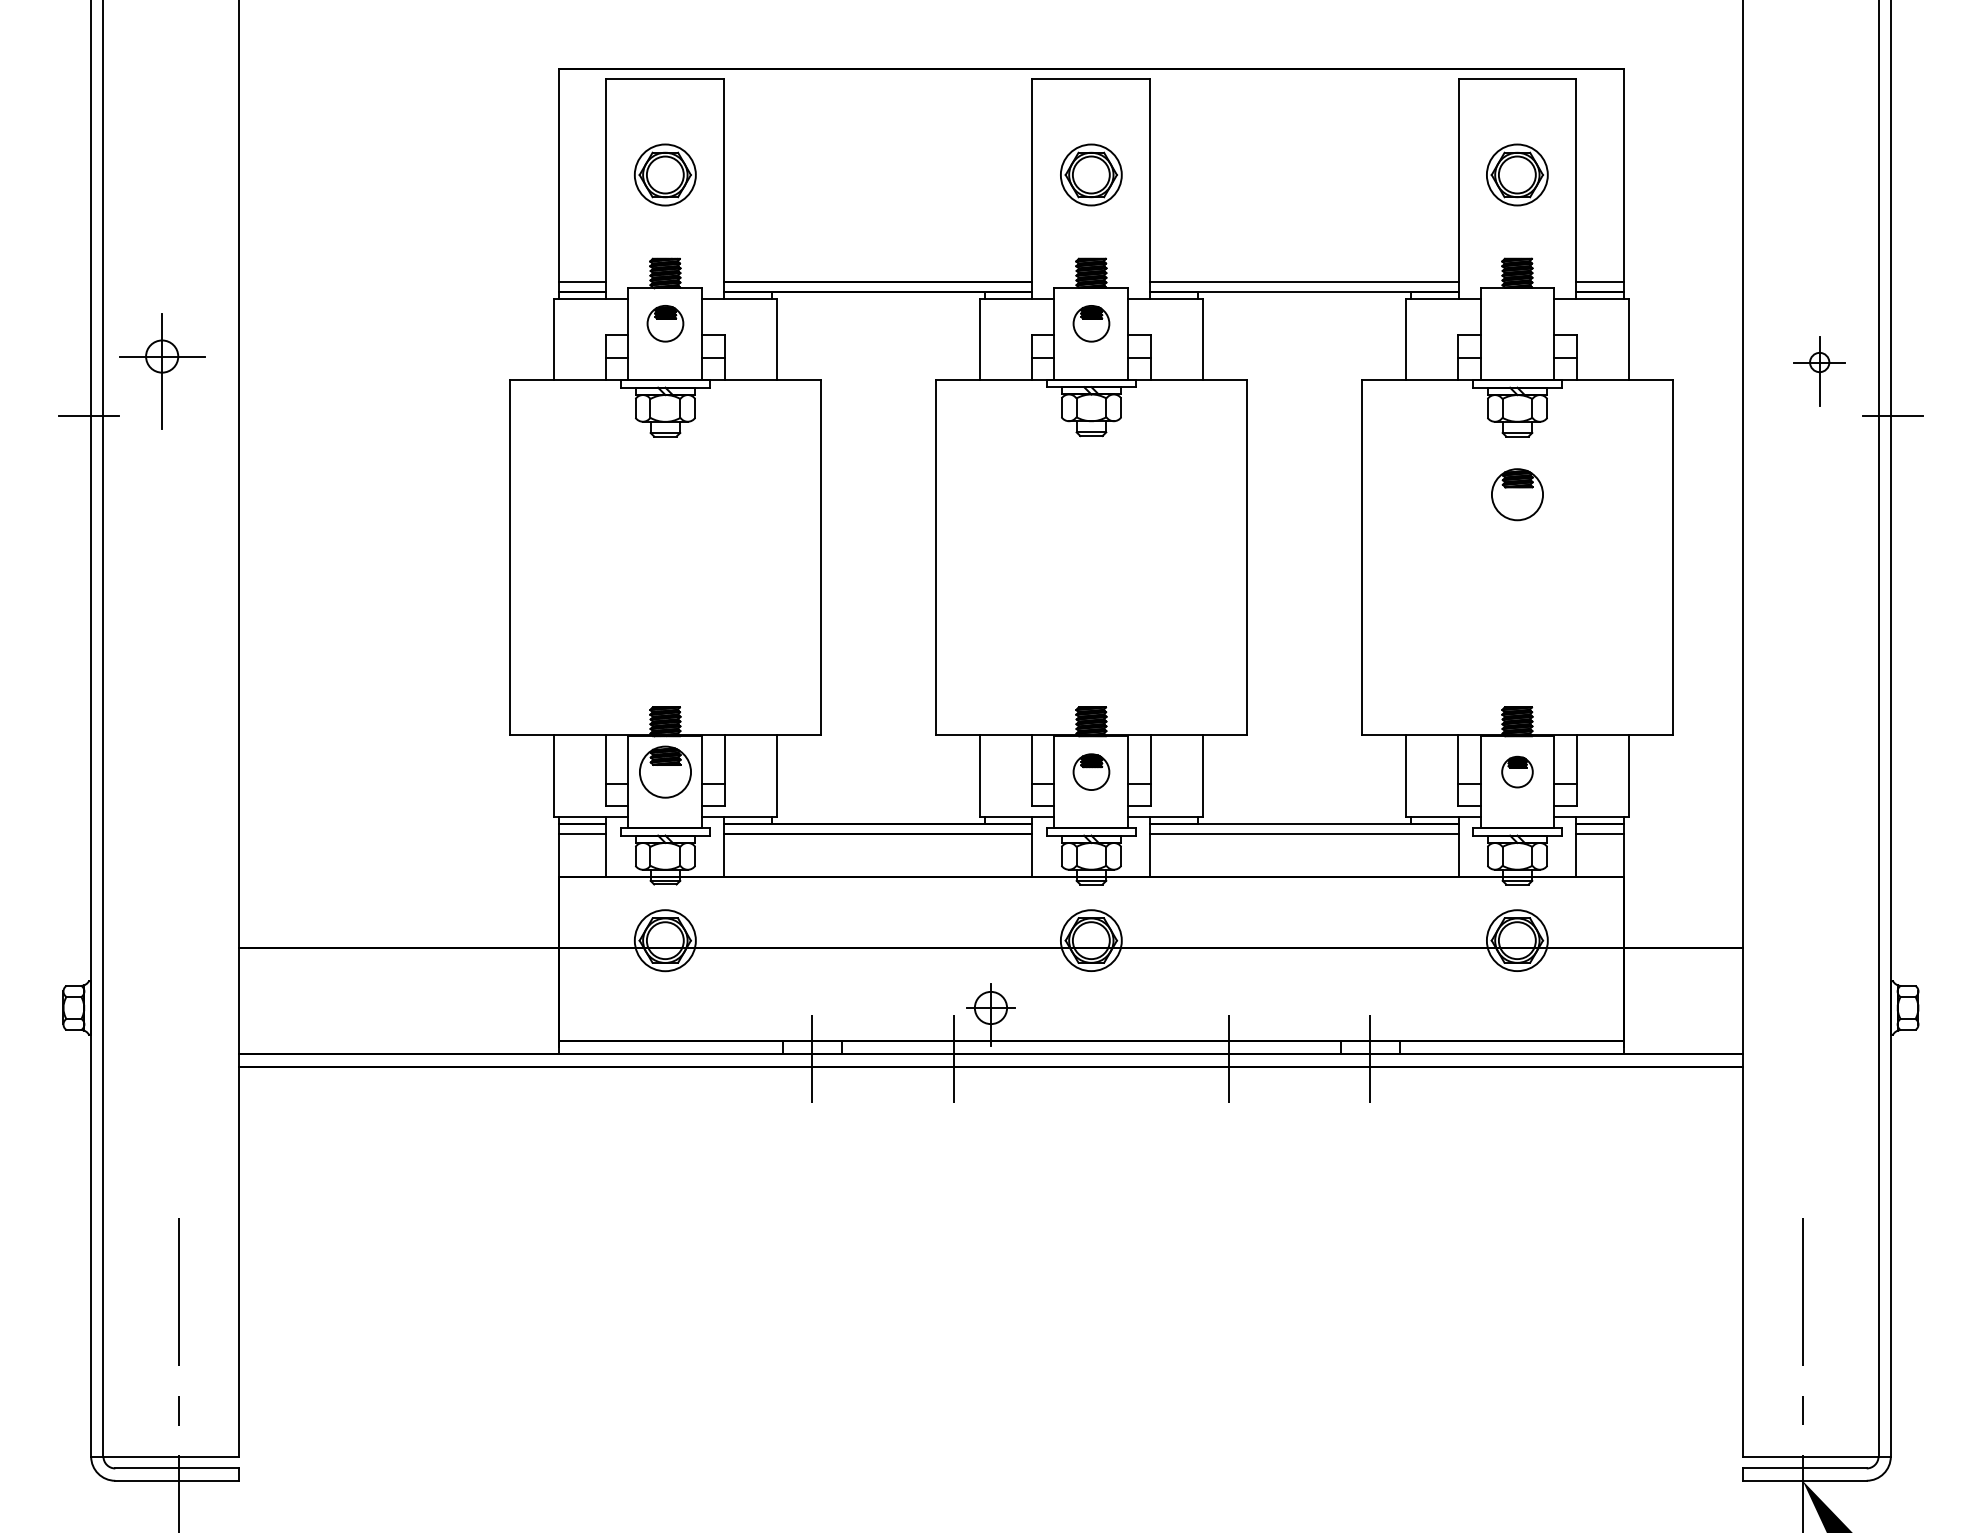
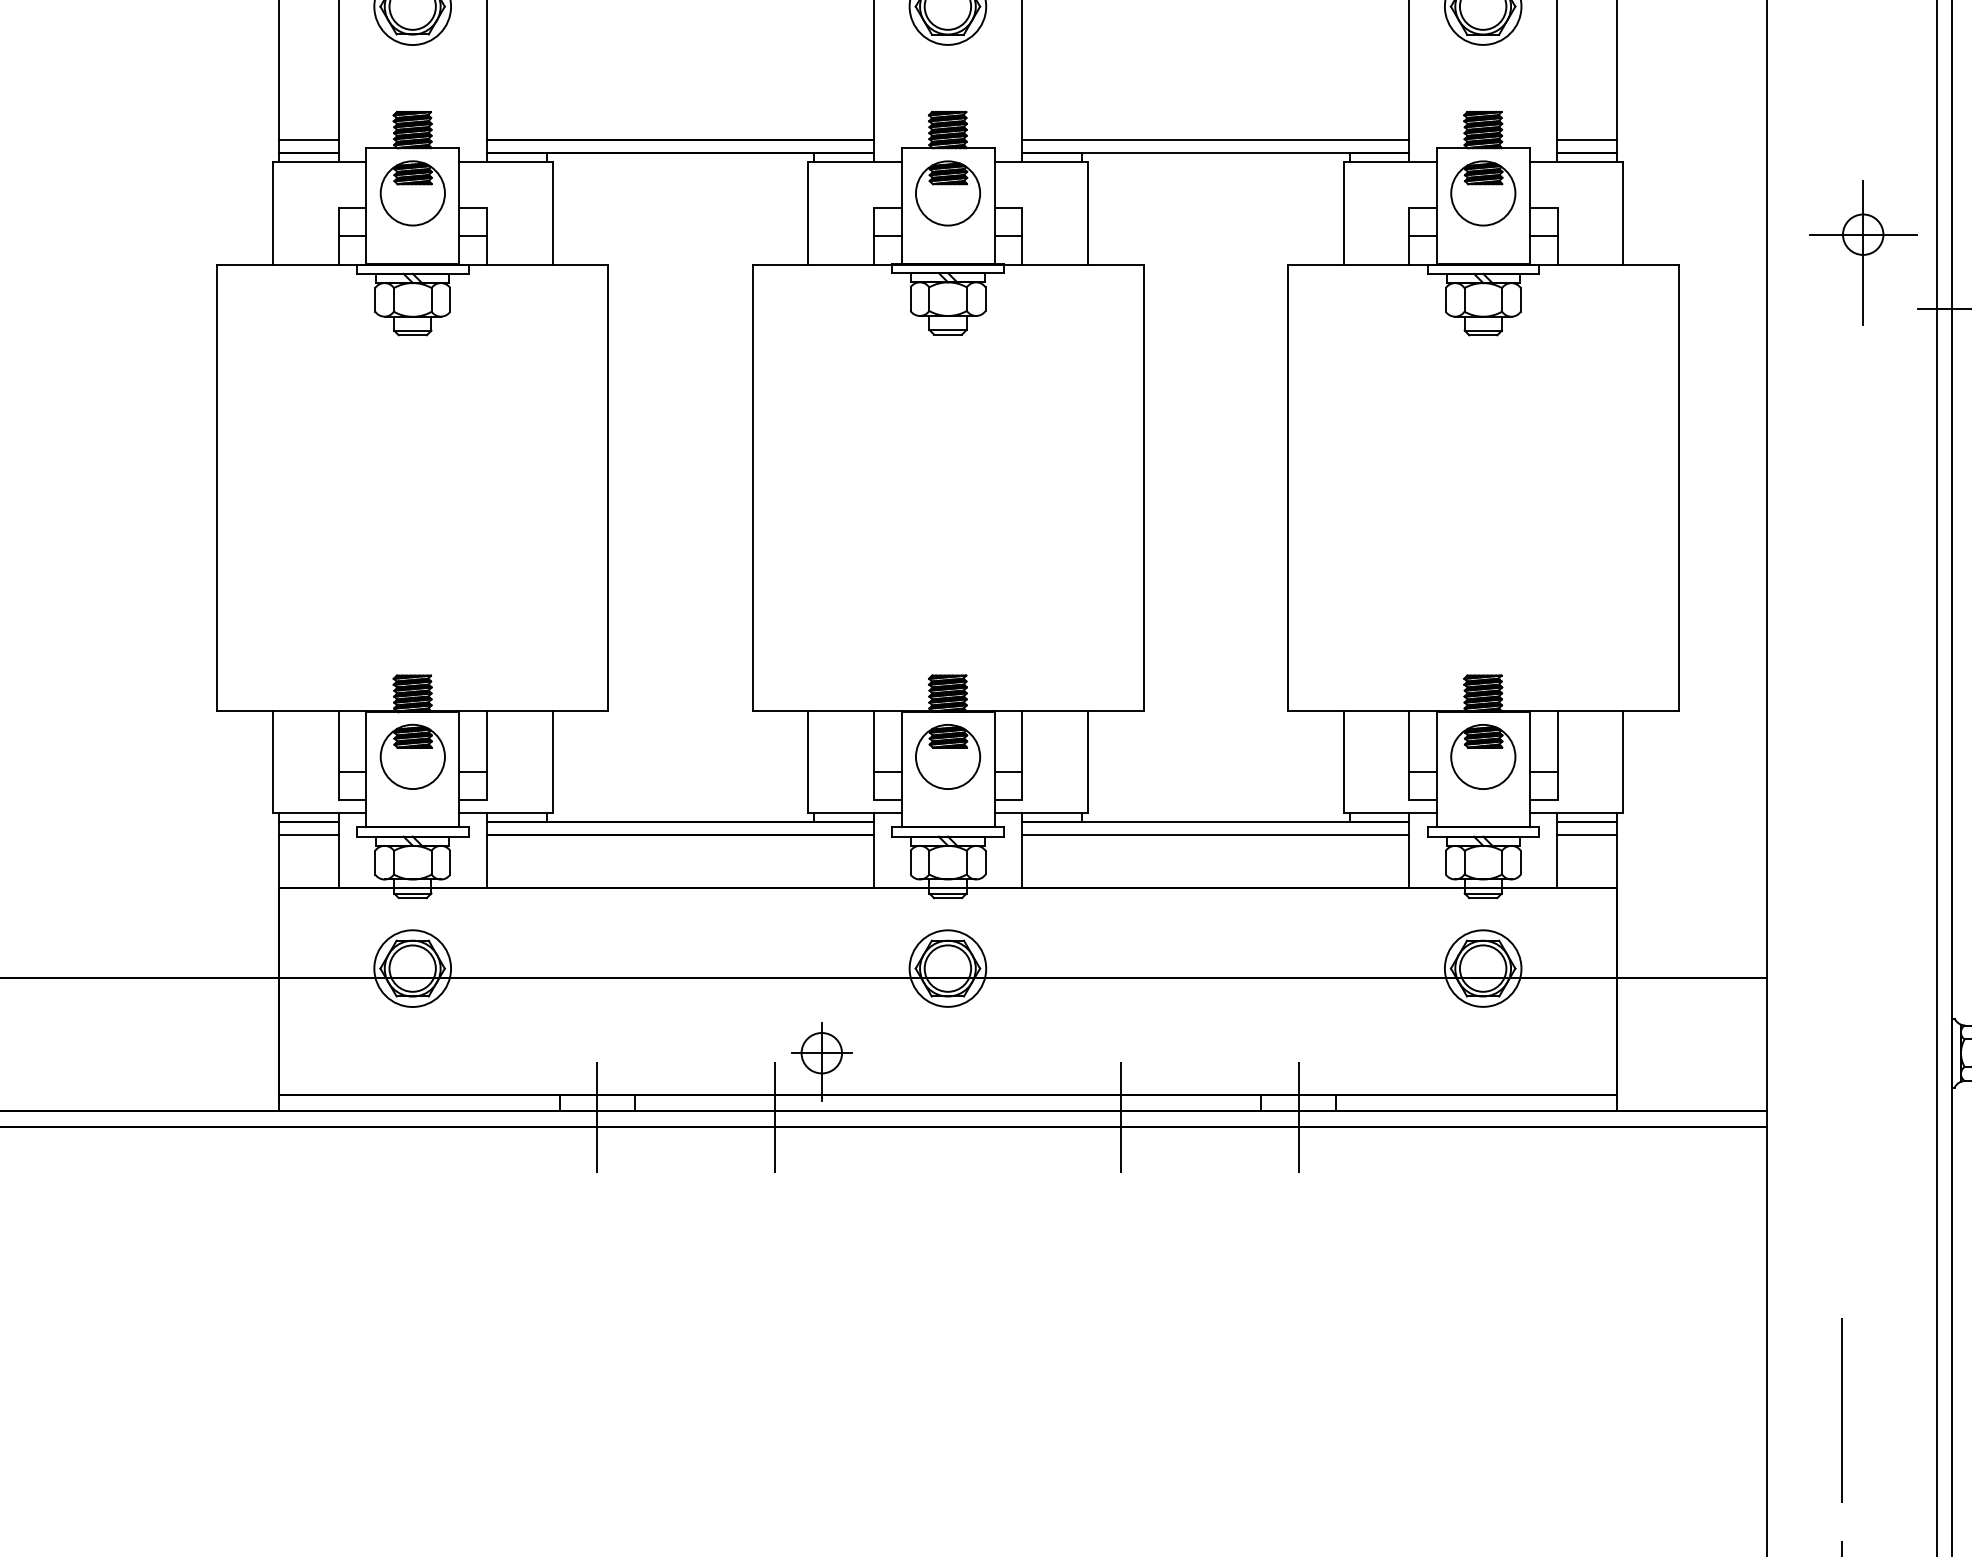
part: (665, 323) -> (412, 193), size x1.43
part: (1091, 323) -> (948, 193), size x1.43
part: (1819, 371) -> (1862, 253), size x1.67
part: (1517, 494) -> (1483, 193), moved
part: (1091, 771) -> (948, 756), size x1.43
part: (1517, 771) -> (1483, 756), size x1.67

